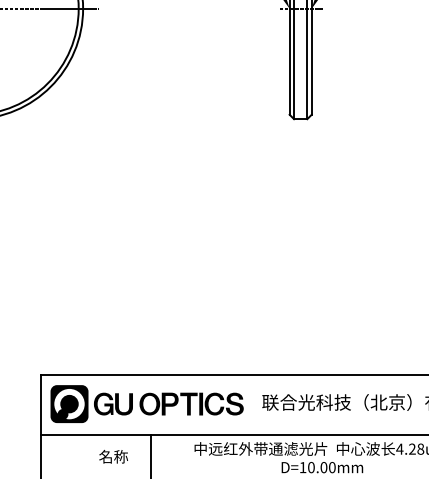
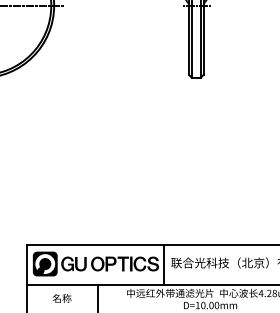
line: (252, 404) -> (164, 264), added
text: (112, 456) -> (61, 298), moved

